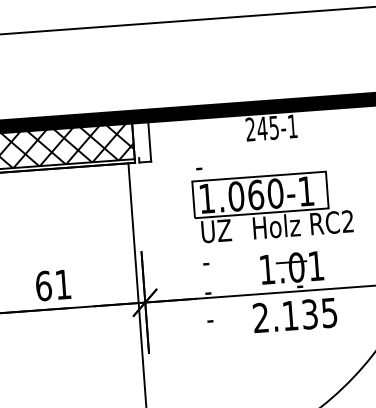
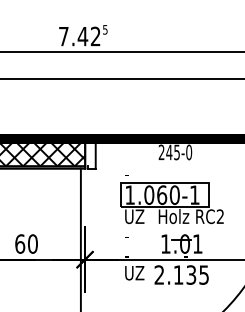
text: (293, 126) -> (189, 152), 245-1 -> 245-0
text: (62, 283) -> (32, 243), 61 -> 60
text: (222, 318) -> (134, 273), - -> UZ

